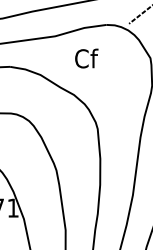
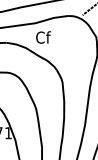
text: (86, 58) -> (43, 37), moved

